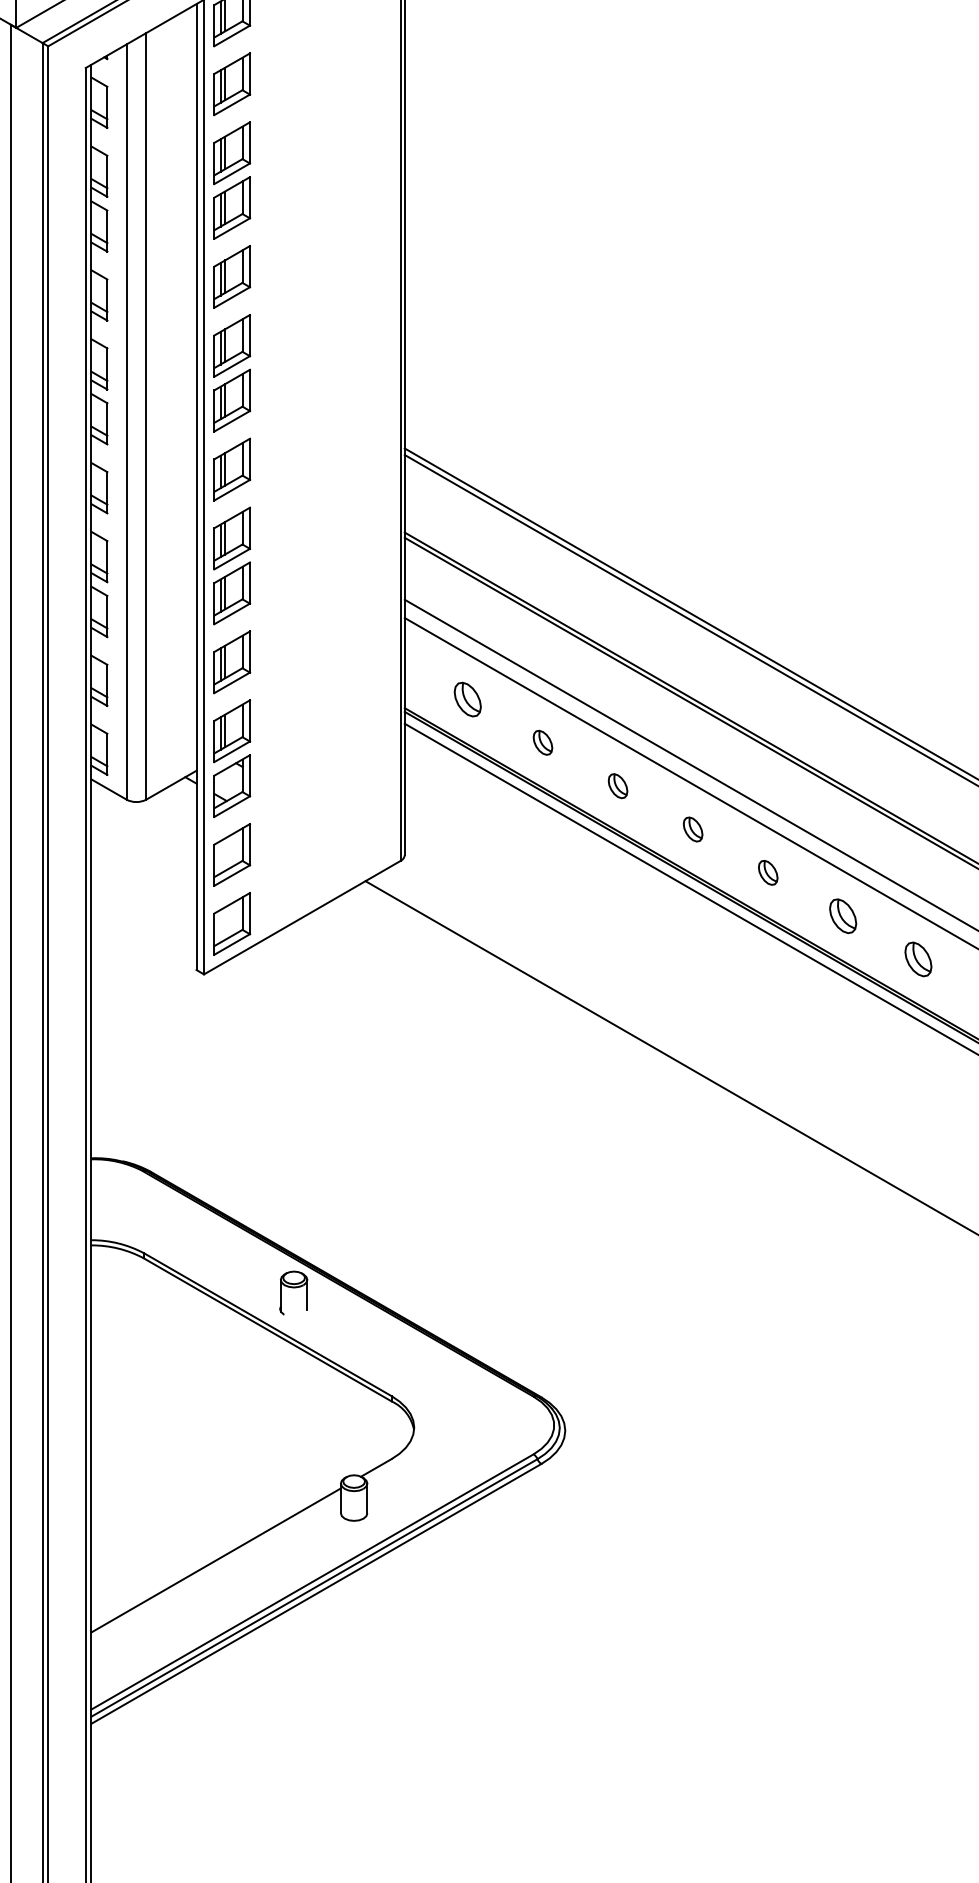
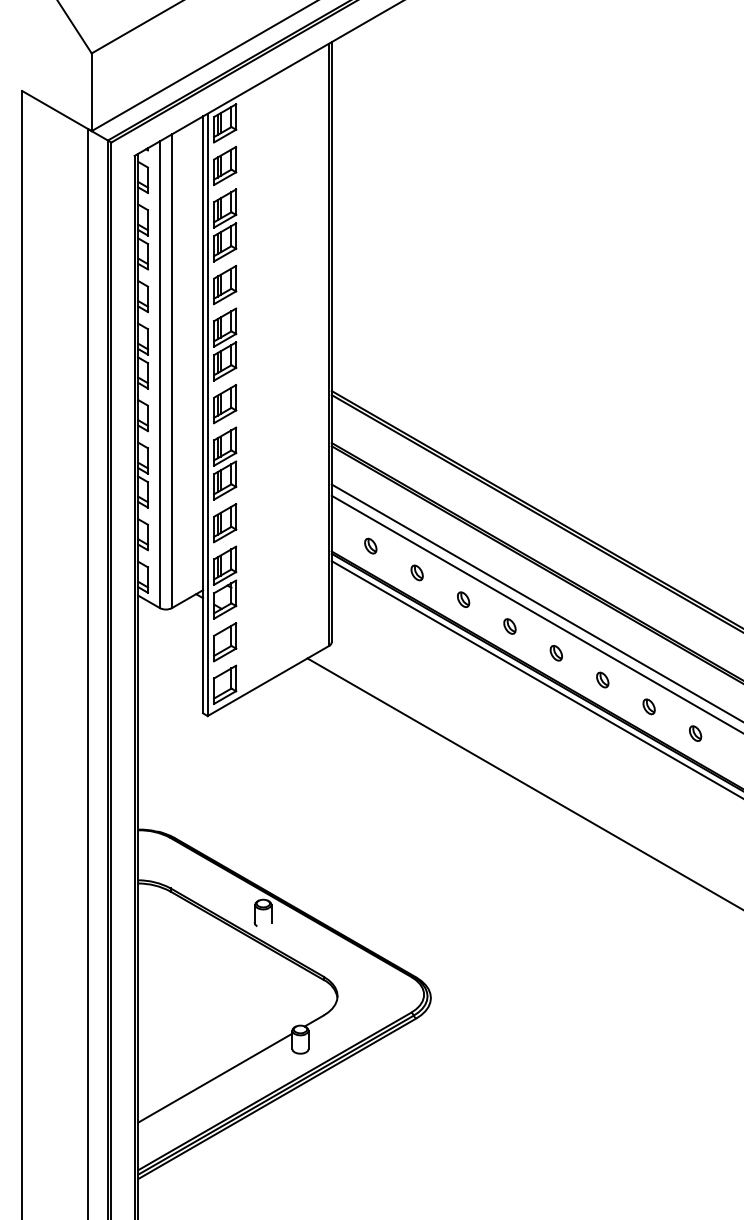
part: (467, 698) -> (370, 545), size x0.71
part: (842, 915) -> (602, 679), size x0.71
part: (917, 958) -> (648, 706), size x0.71

